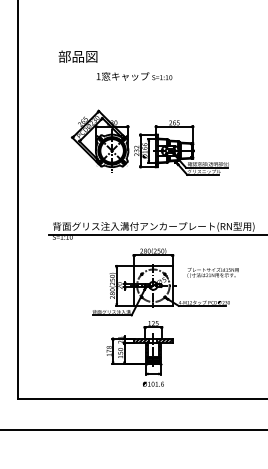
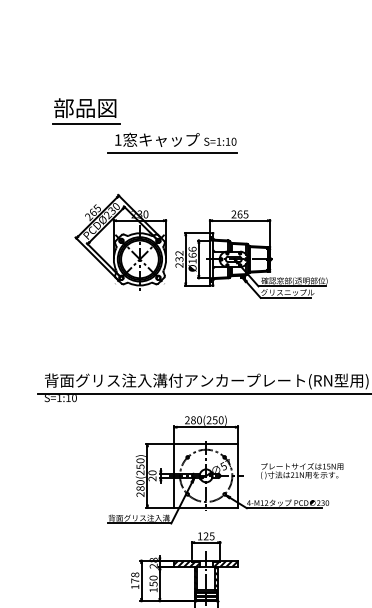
line: (78, 66) -> (85, 123), added
line: (132, 84) -> (172, 152), added
text: (212, 272) -> (301, 470), moved

